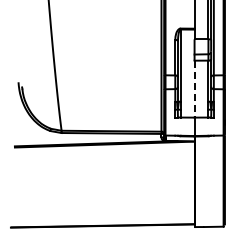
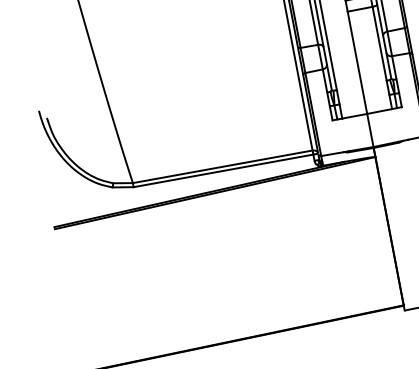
line: (194, 89) -> (357, 63), dashed -> solid

